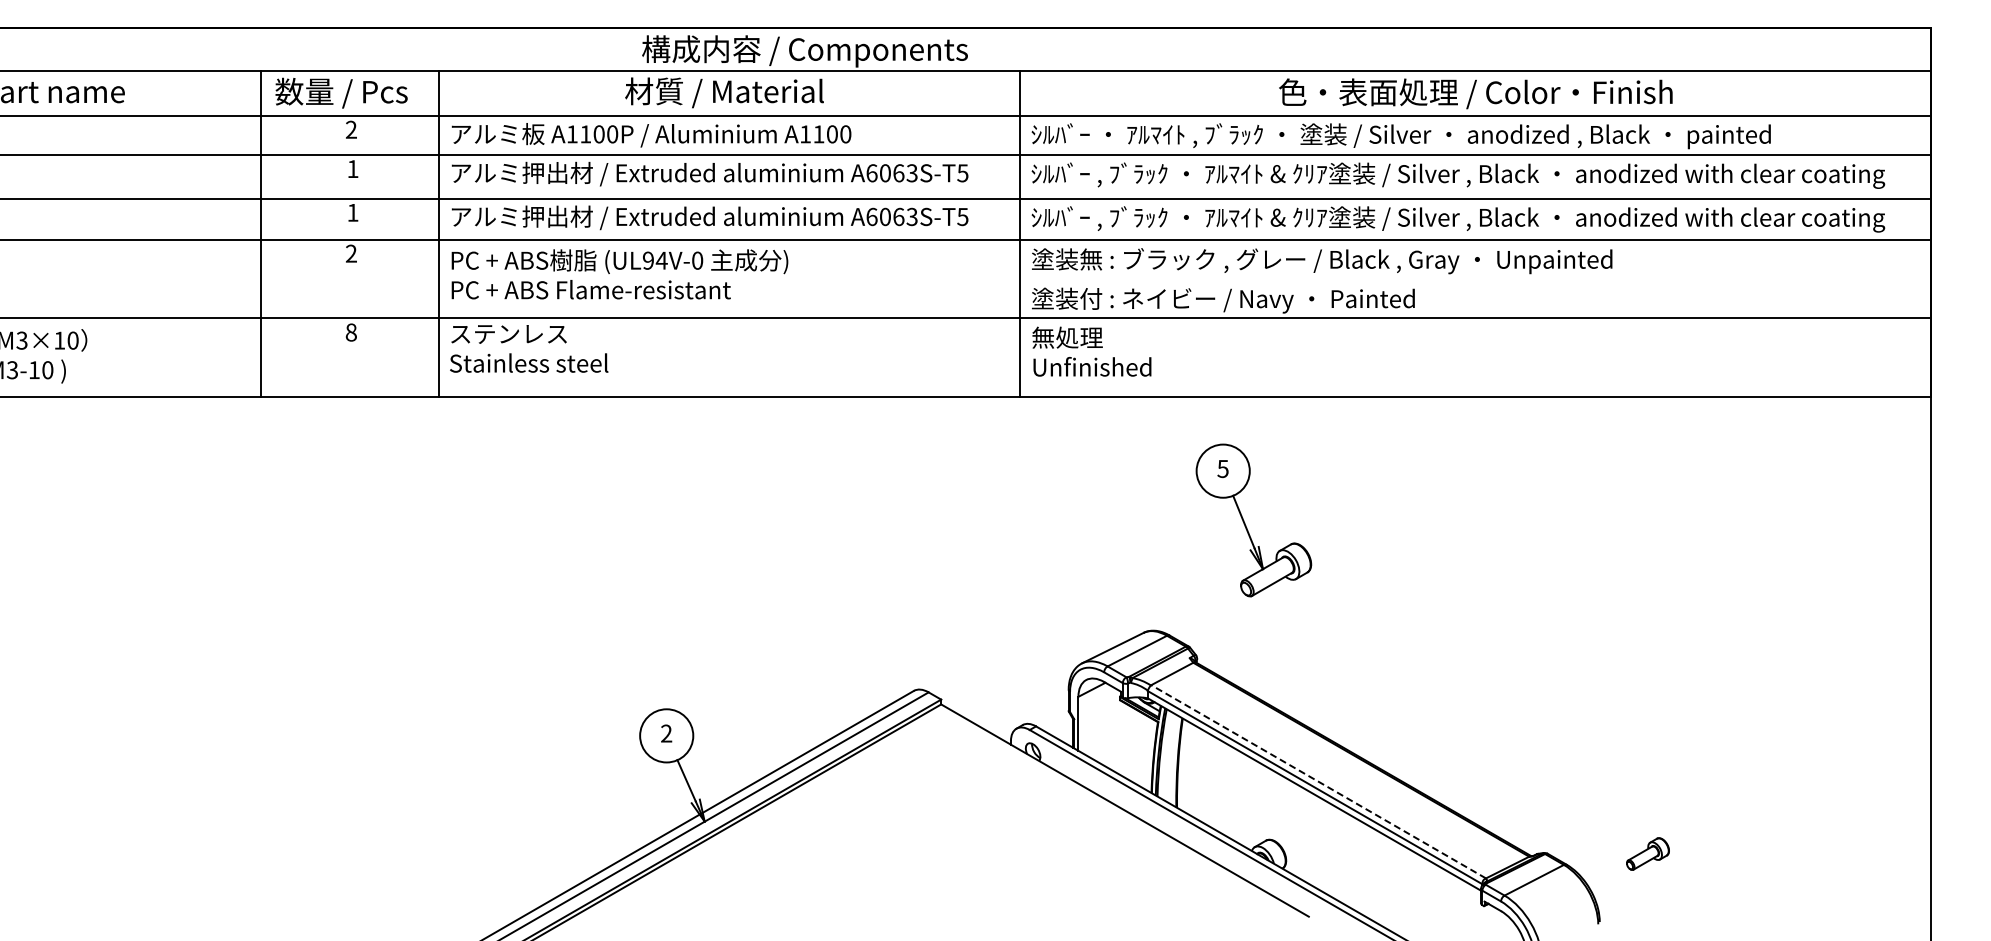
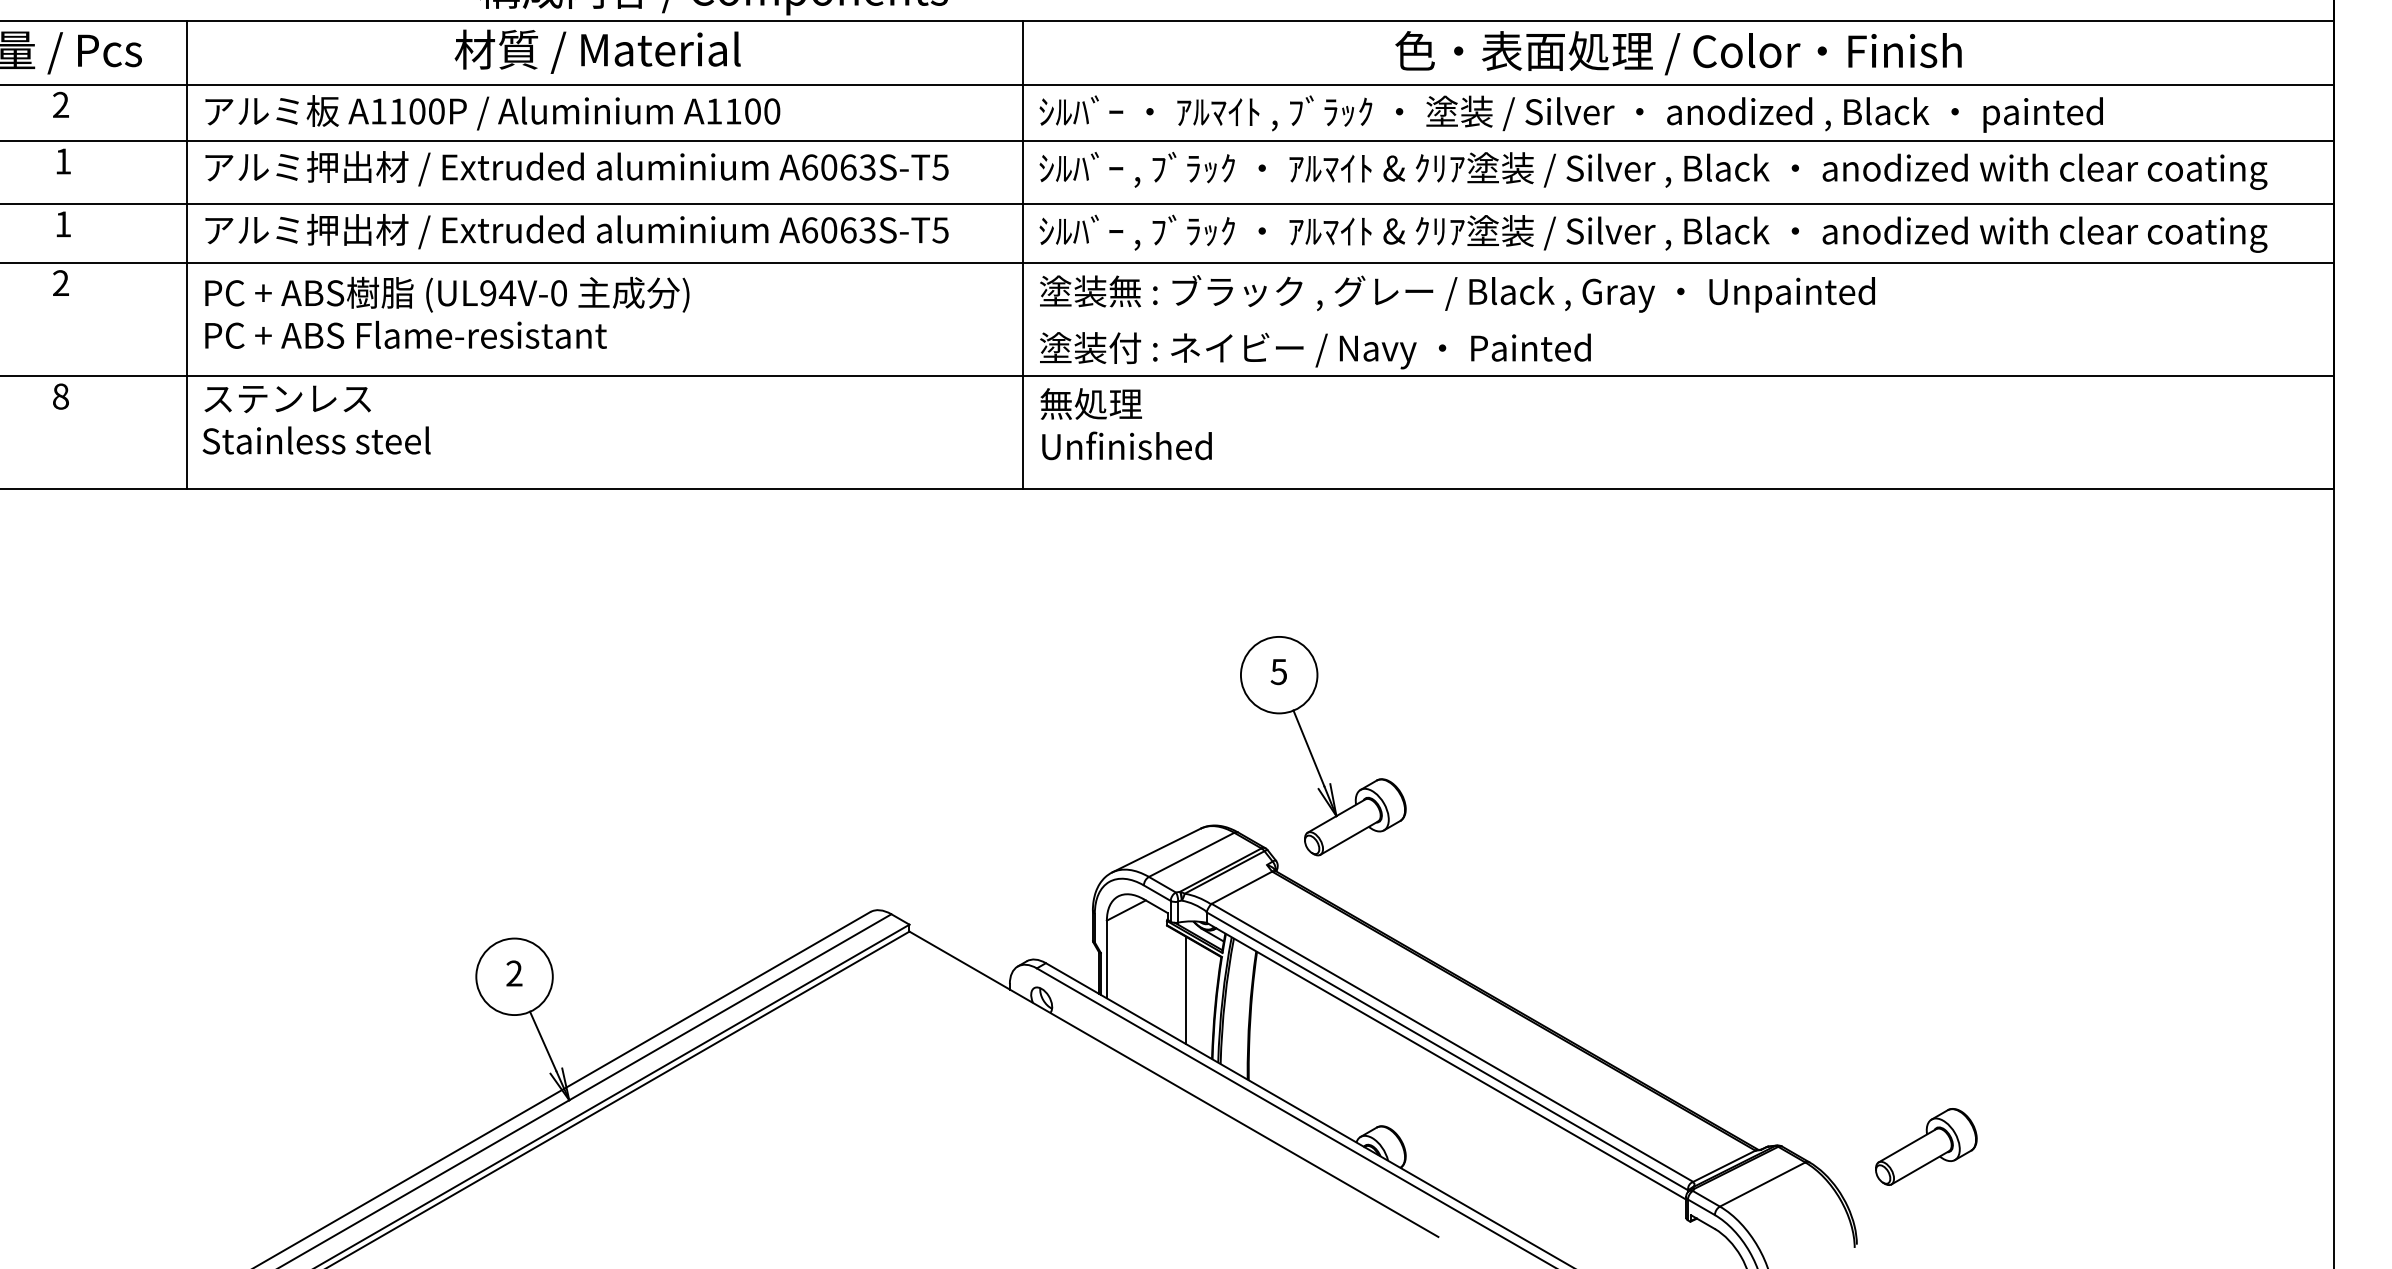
part: (1245, 523) -> (1311, 750), moved
line: (1133, 745) -> (1186, 990), added
line: (1318, 781) -> (1452, 1042), dashed -> solid
part: (1647, 853) -> (1925, 1146), size x1.67

